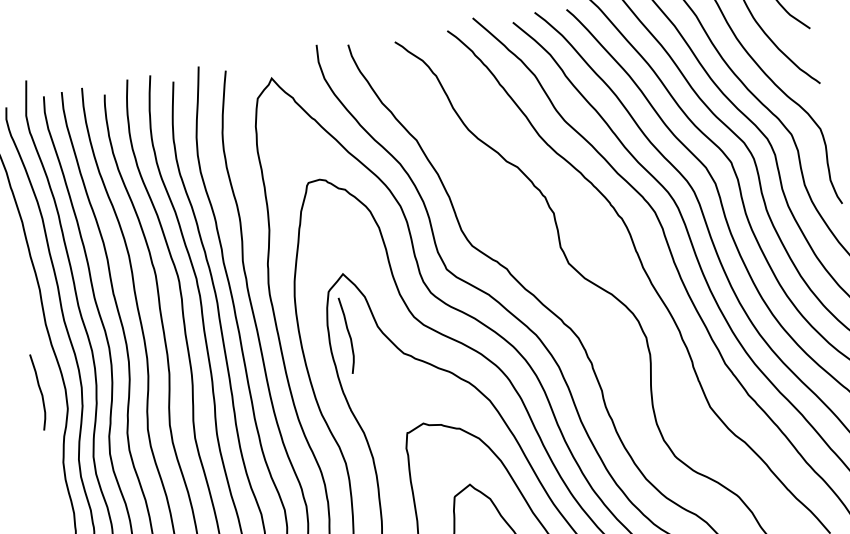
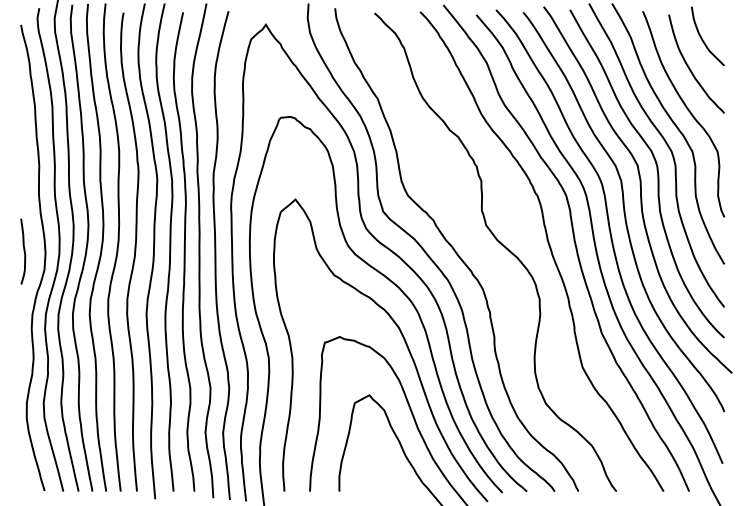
curve: (348, 335) -> (290, 251), removed

